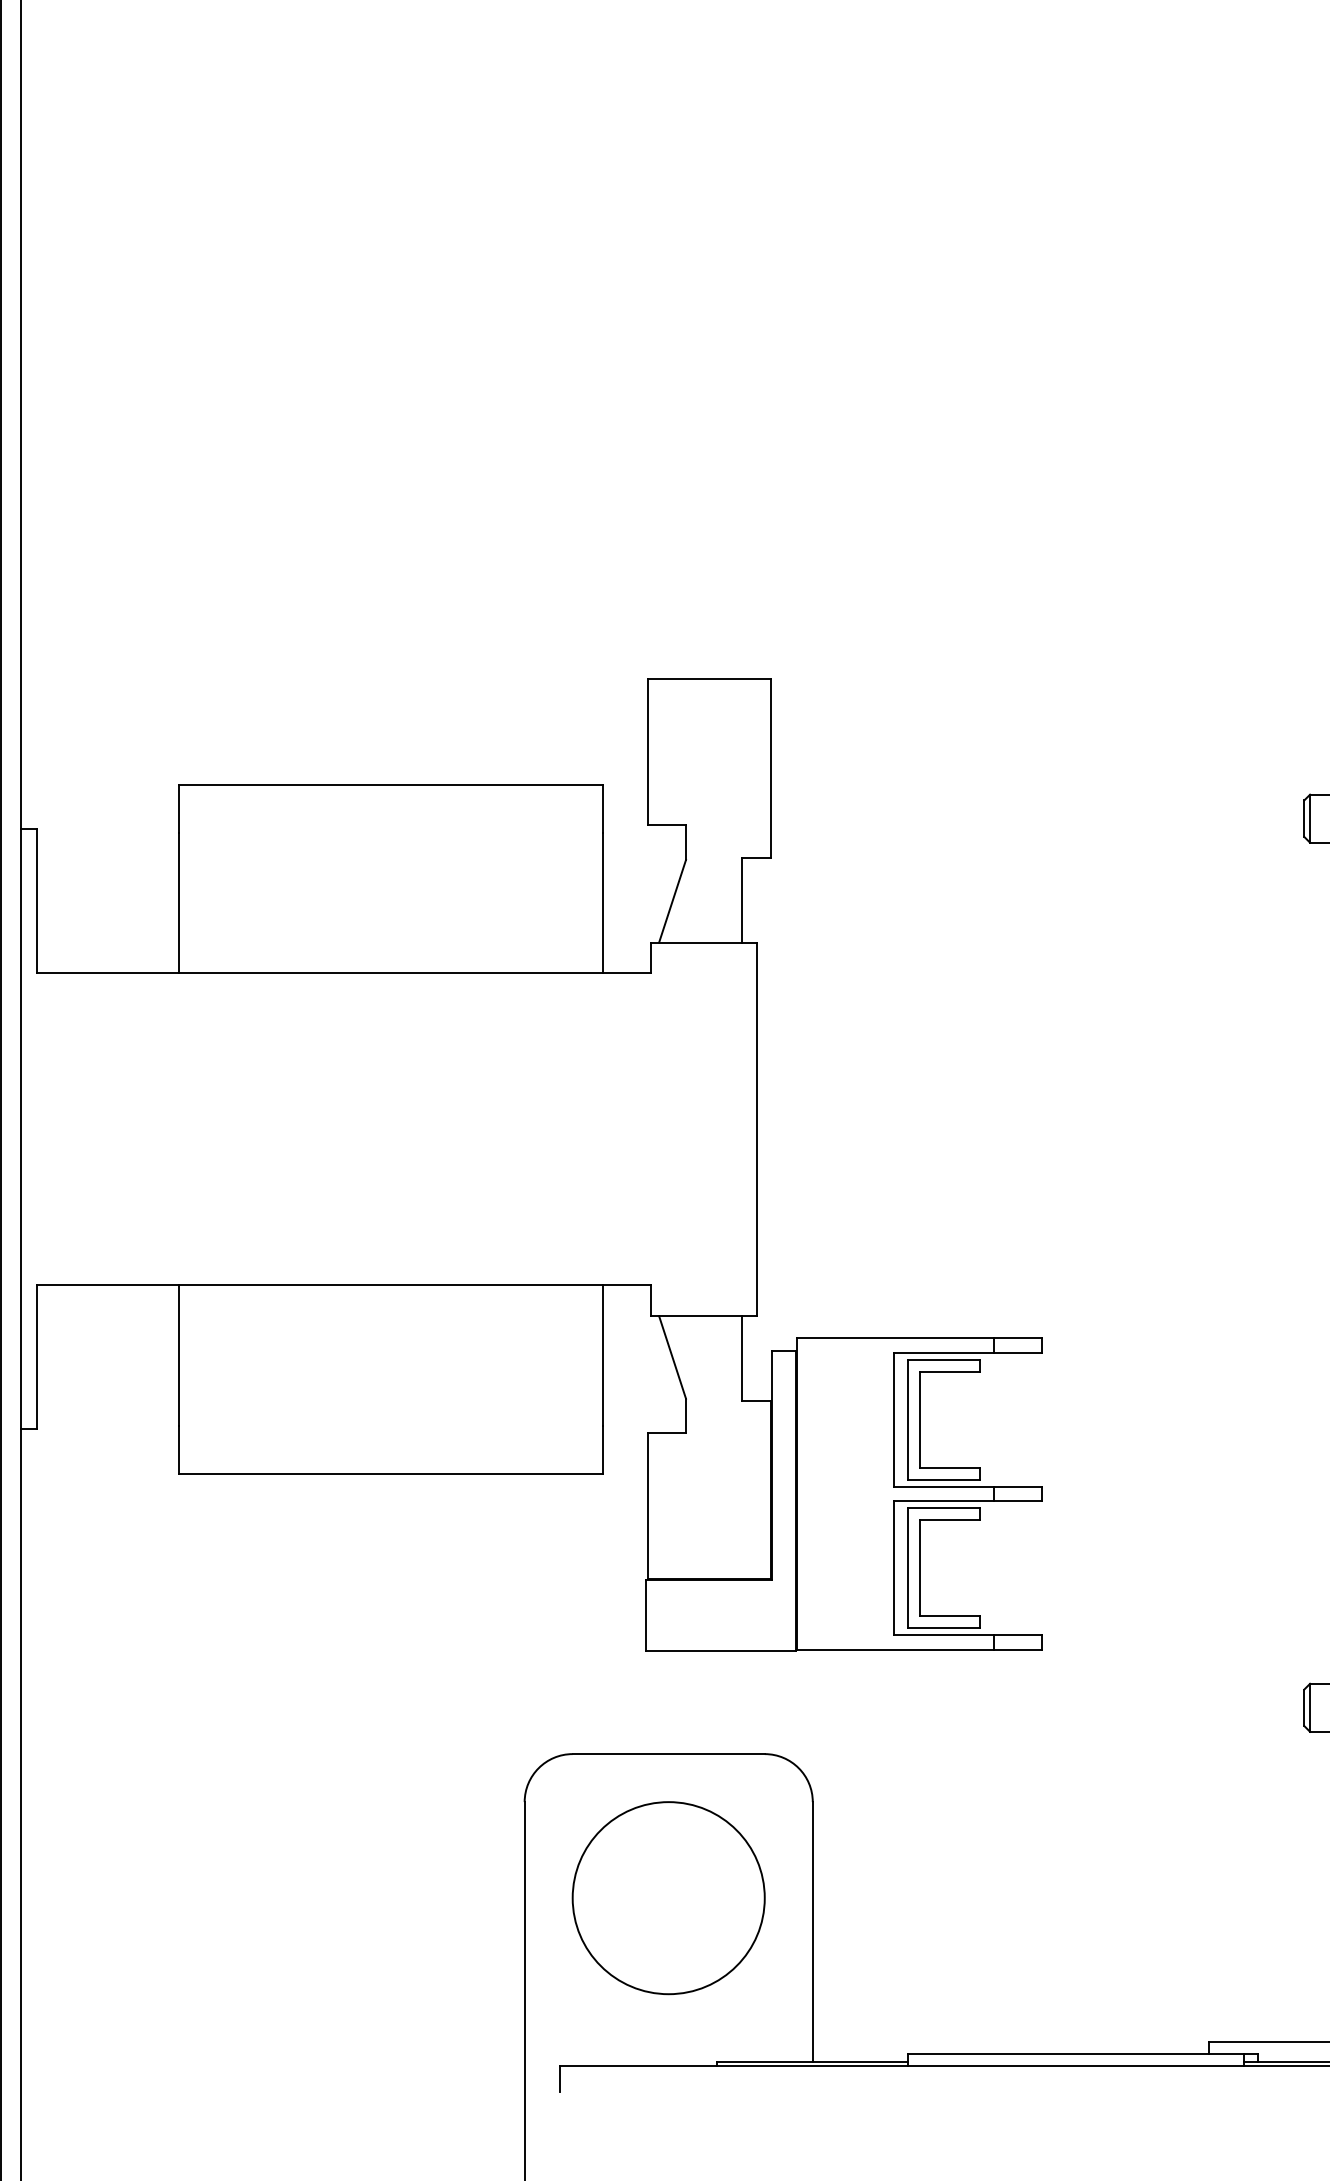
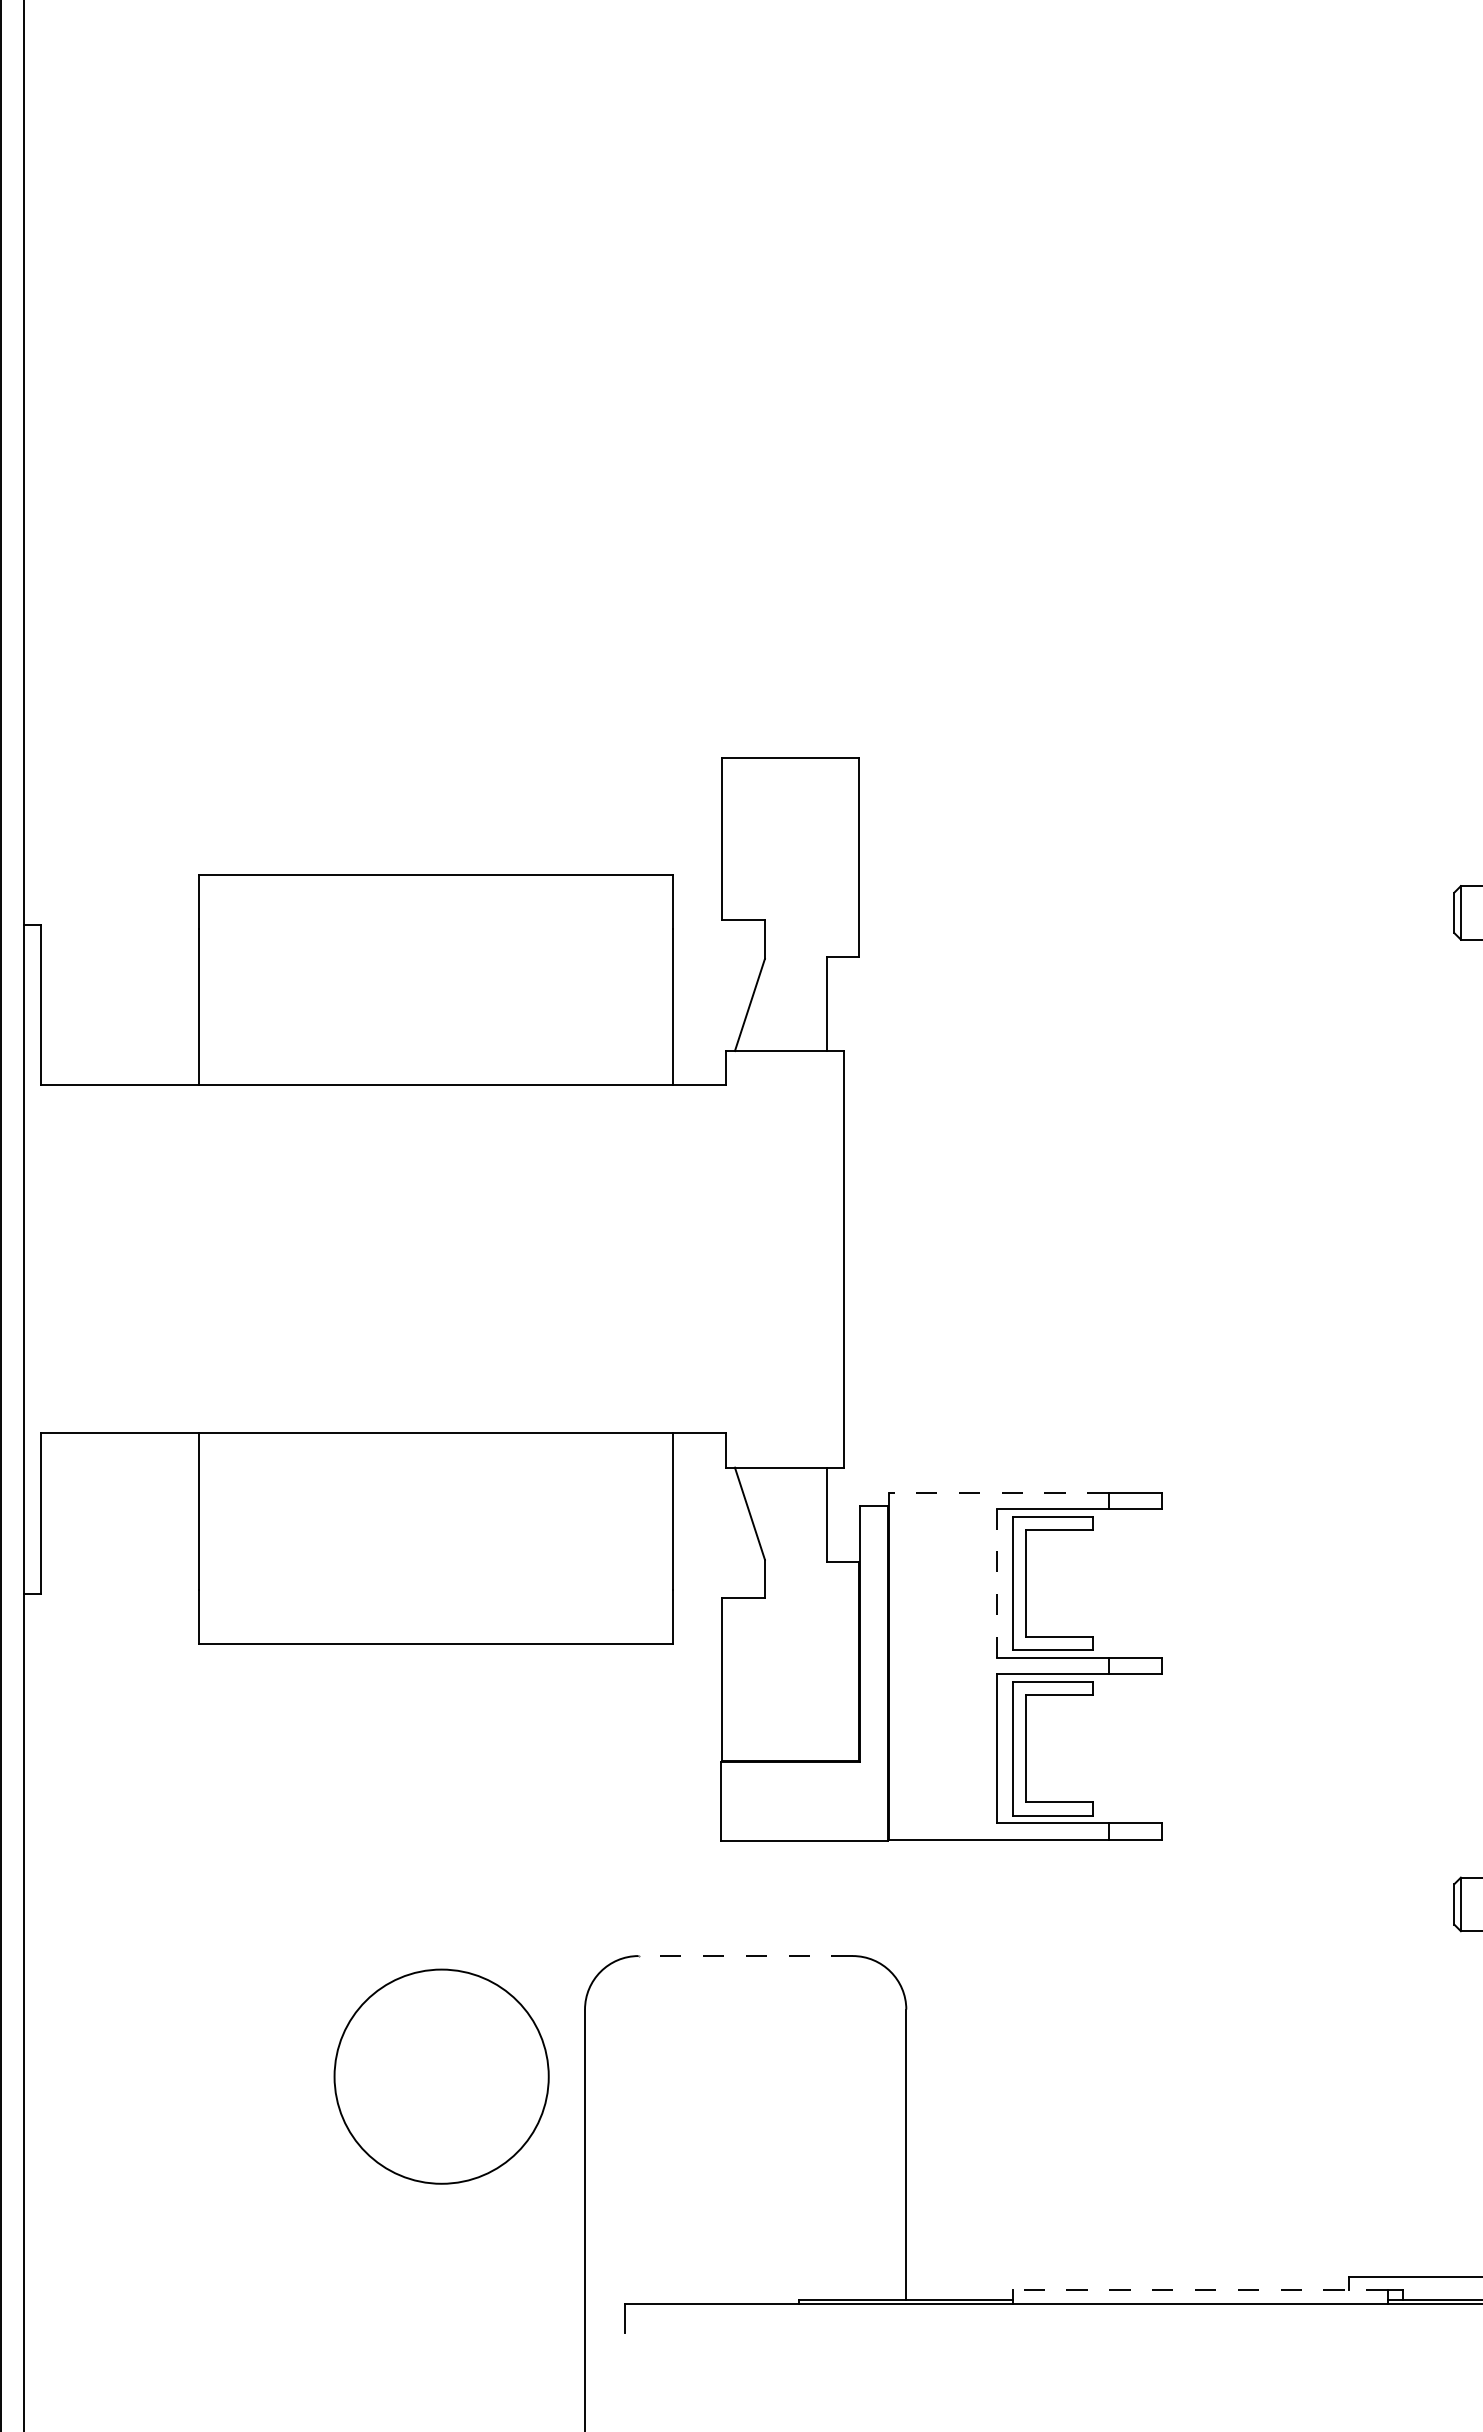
line: (895, 1338) -> (998, 1492), solid -> dashed
line: (893, 1420) -> (996, 1583), solid -> dashed
line: (668, 1754) -> (745, 1956), solid -> dashed
circle: (668, 1897) -> (441, 2076), moved
line: (1075, 2054) -> (1199, 2290), solid -> dashed

